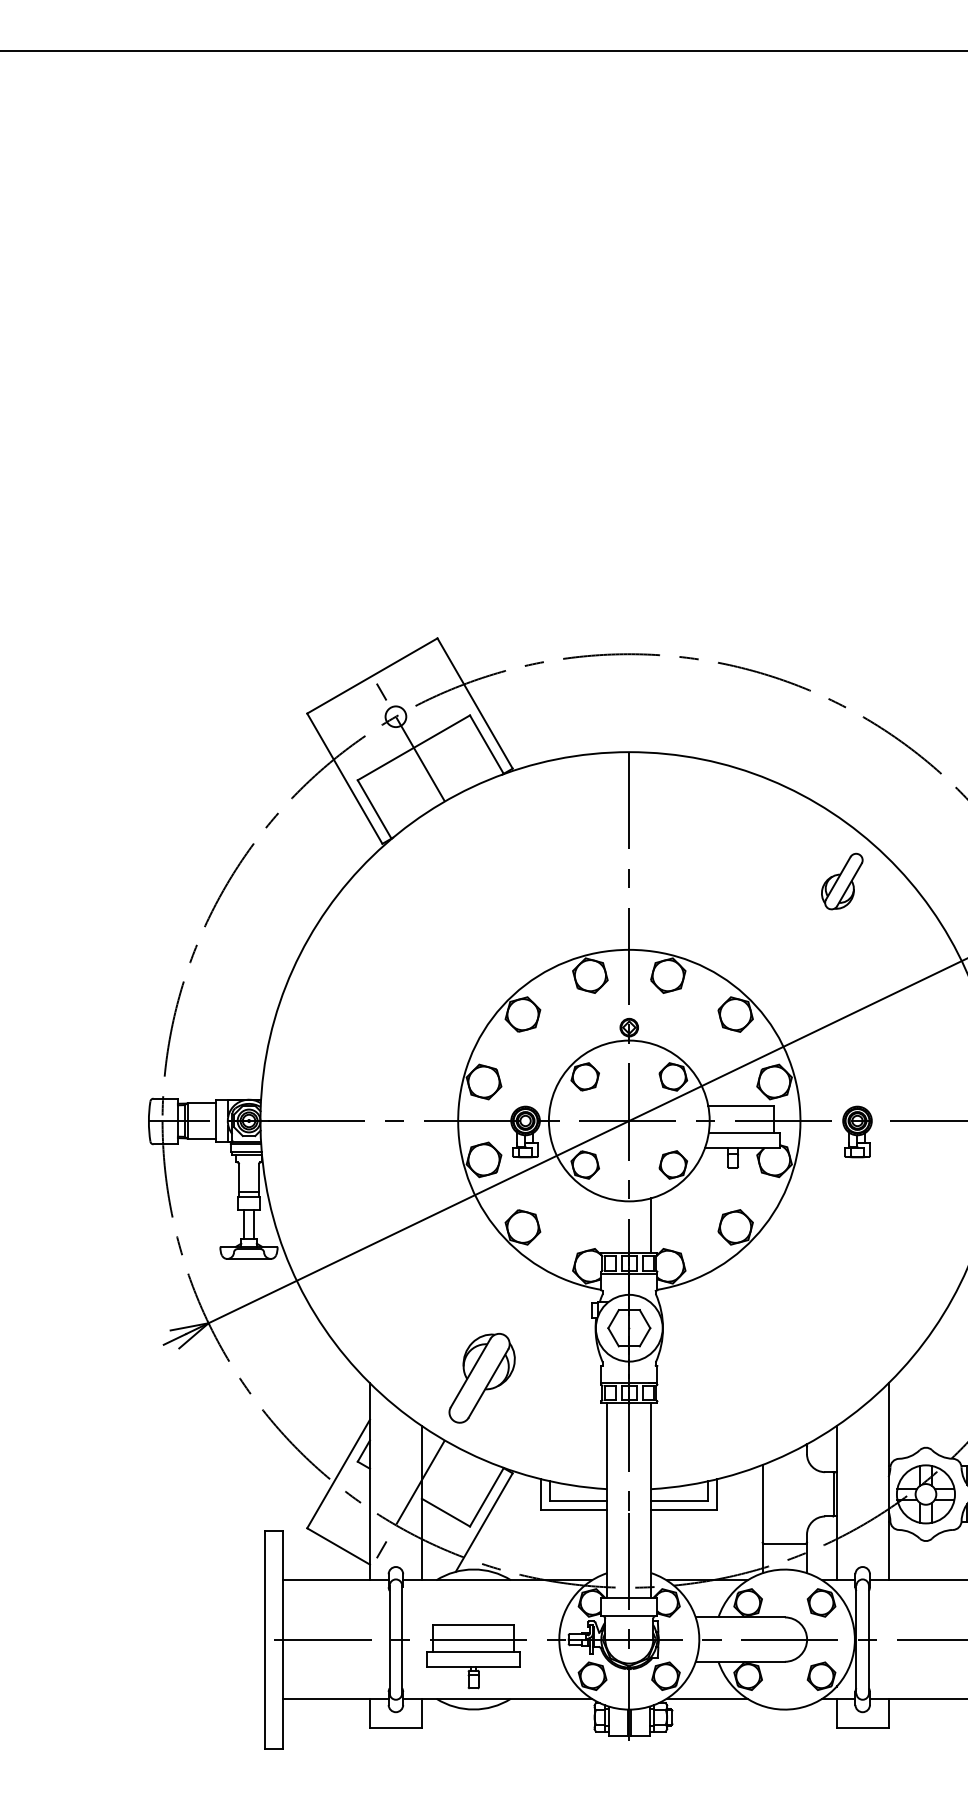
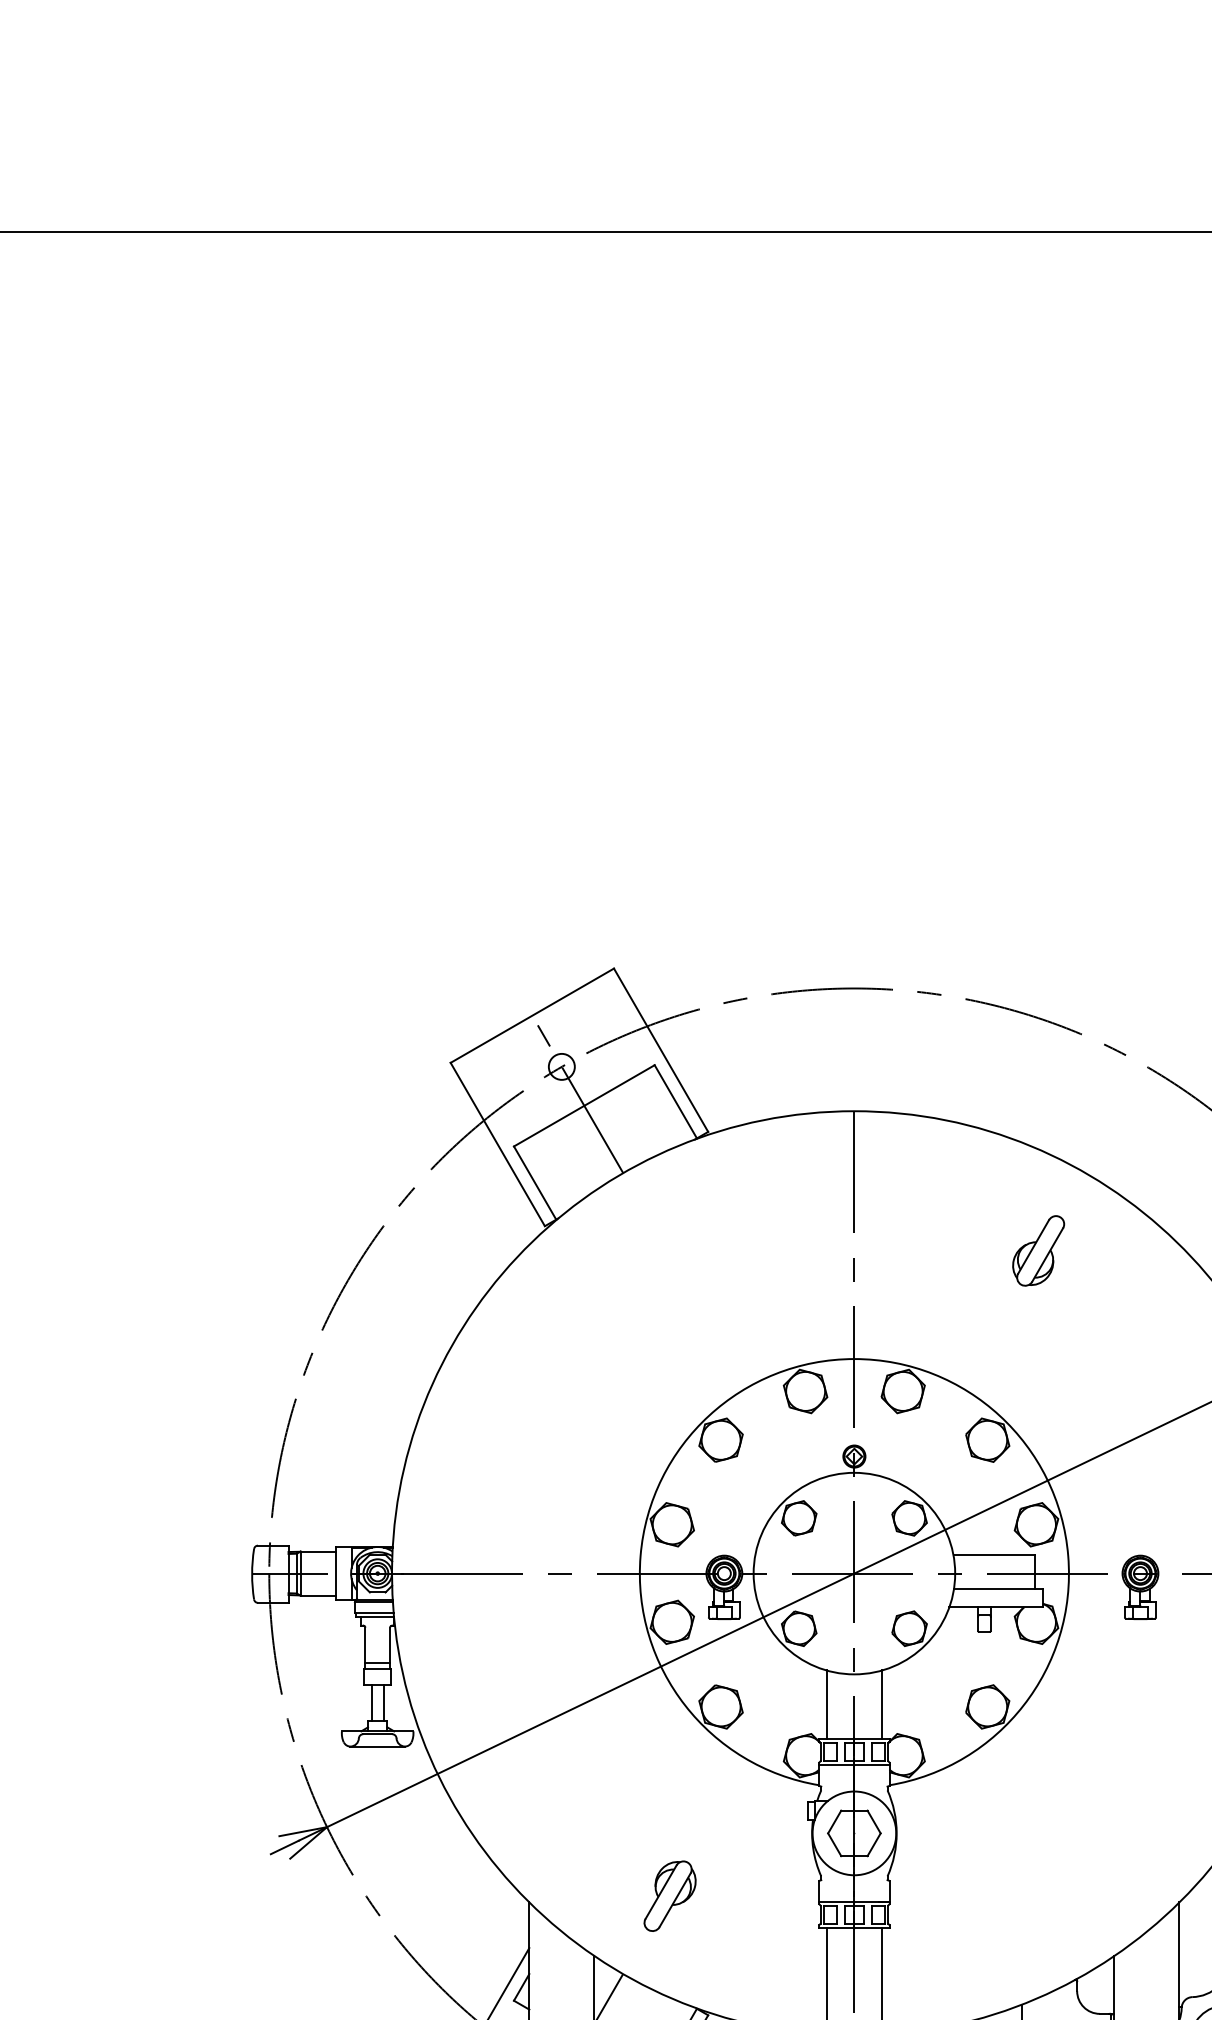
part: (842, 881) -> (1038, 1250), moved
line: (607, 1225) -> (827, 1704), added
part: (482, 1378) -> (670, 1896), size x0.62

